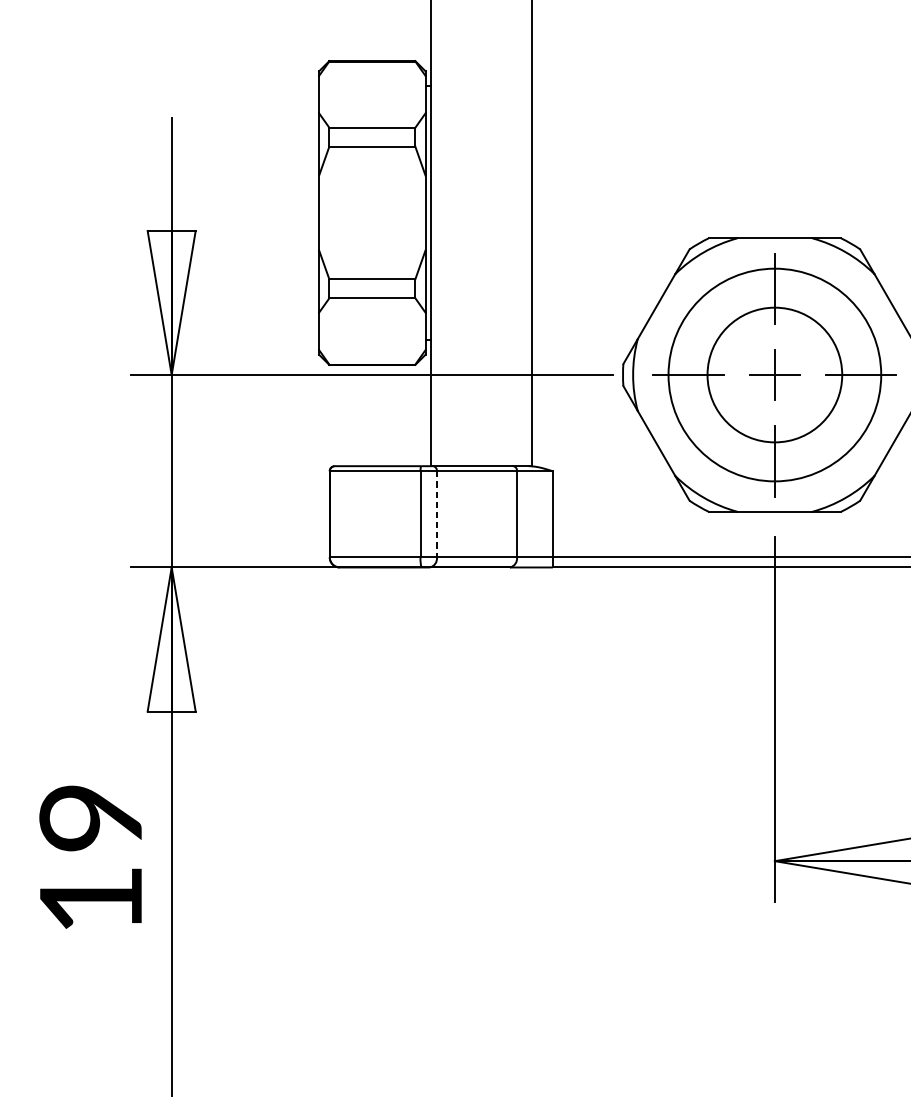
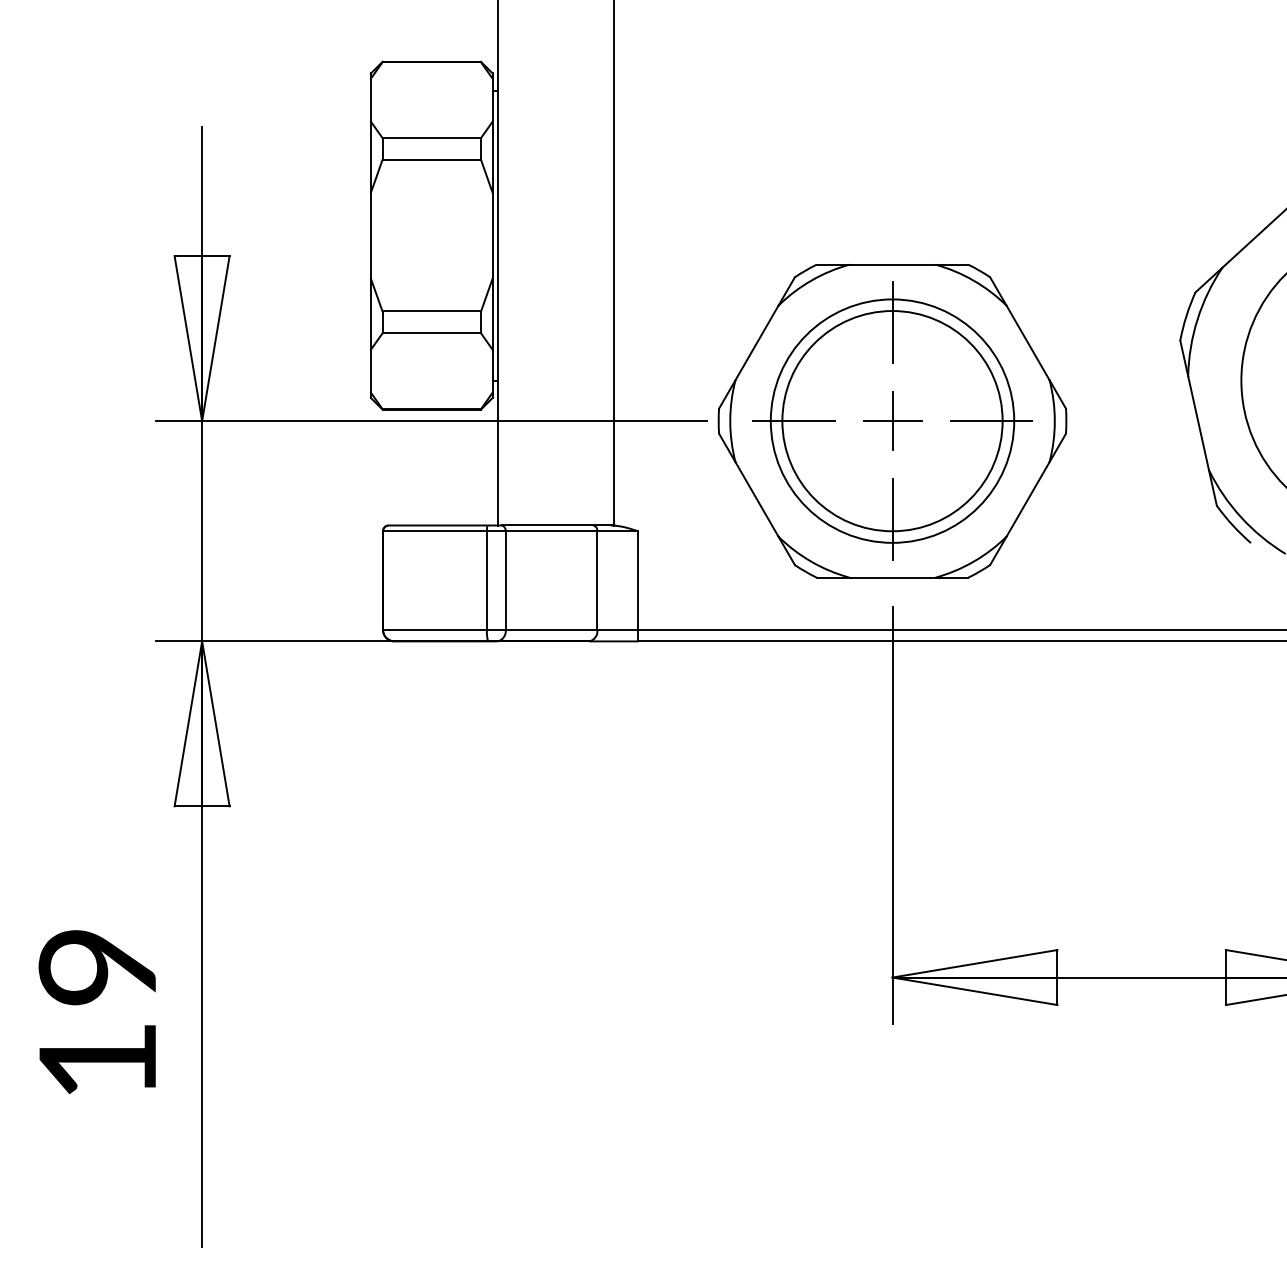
circle: (774, 375) -> (892, 421), size x1.43
line: (436, 515) -> (505, 581), dashed -> solid
text: (89, 857) -> (96, 1012), moved

